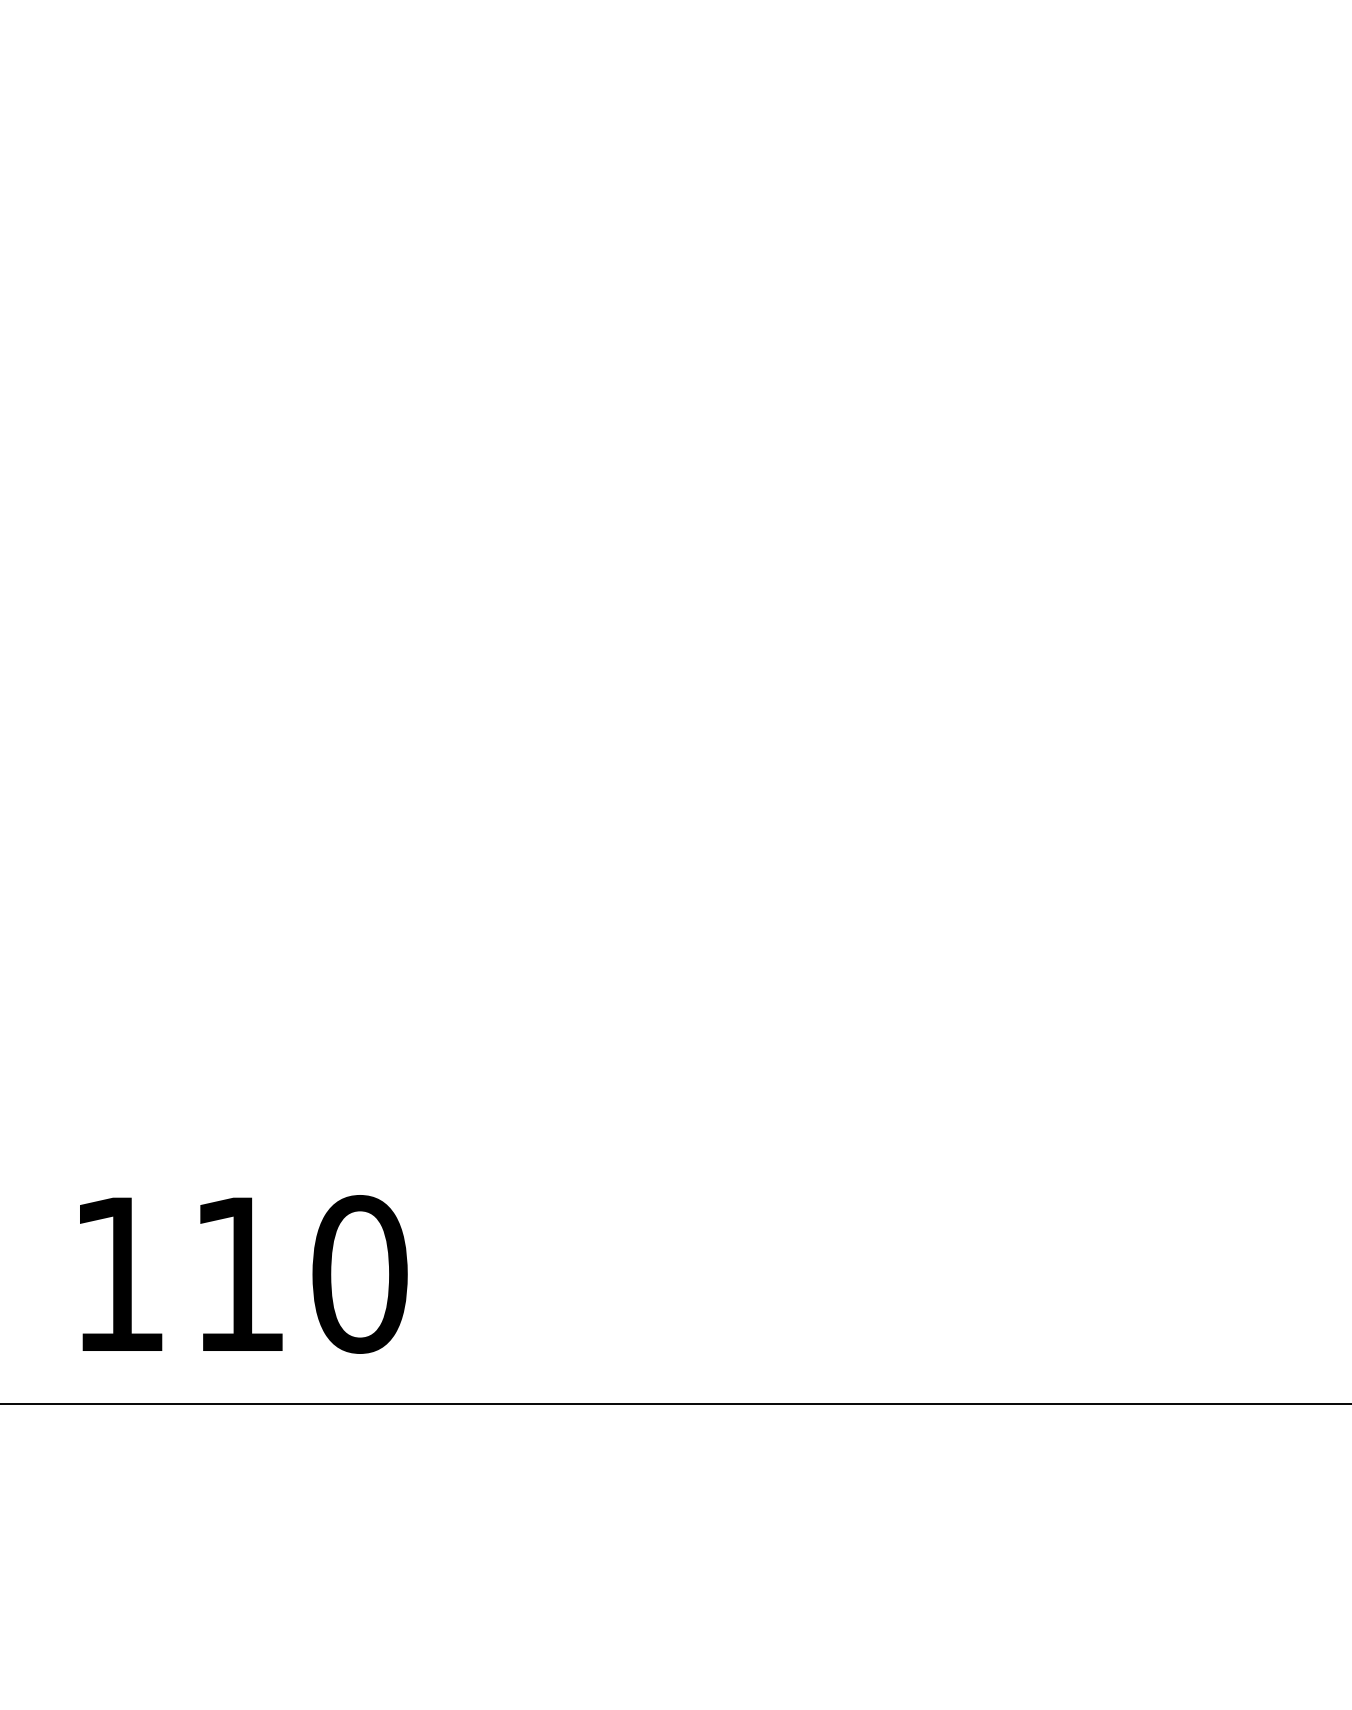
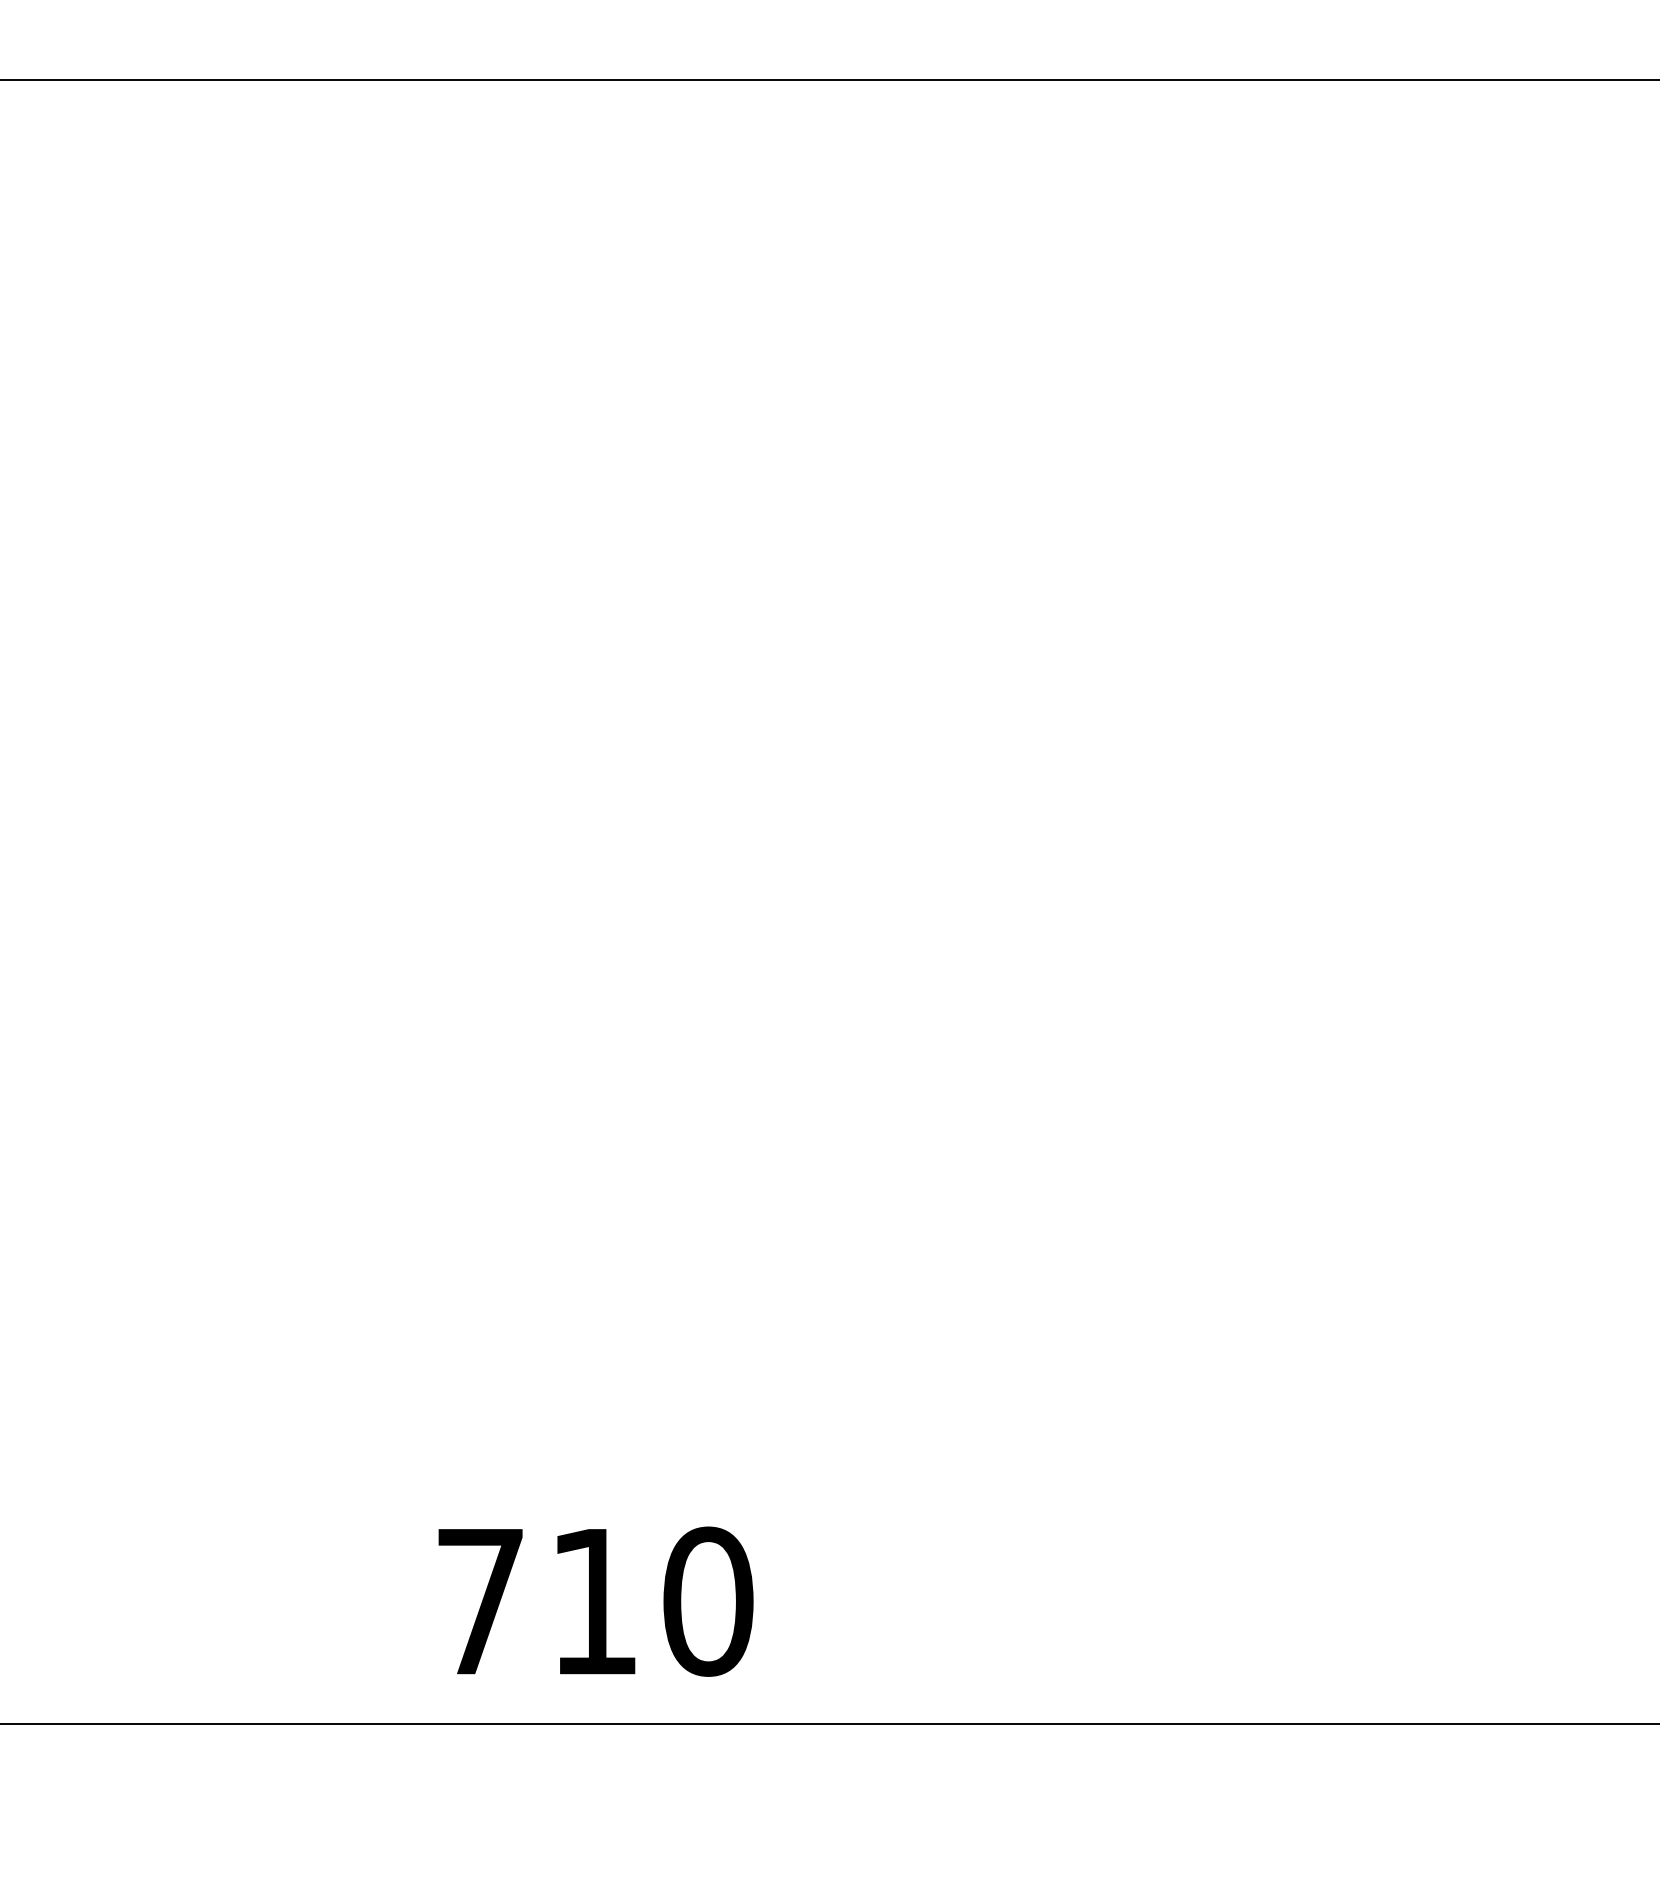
text: (118, 1274) -> (480, 1601), 110 -> 710

